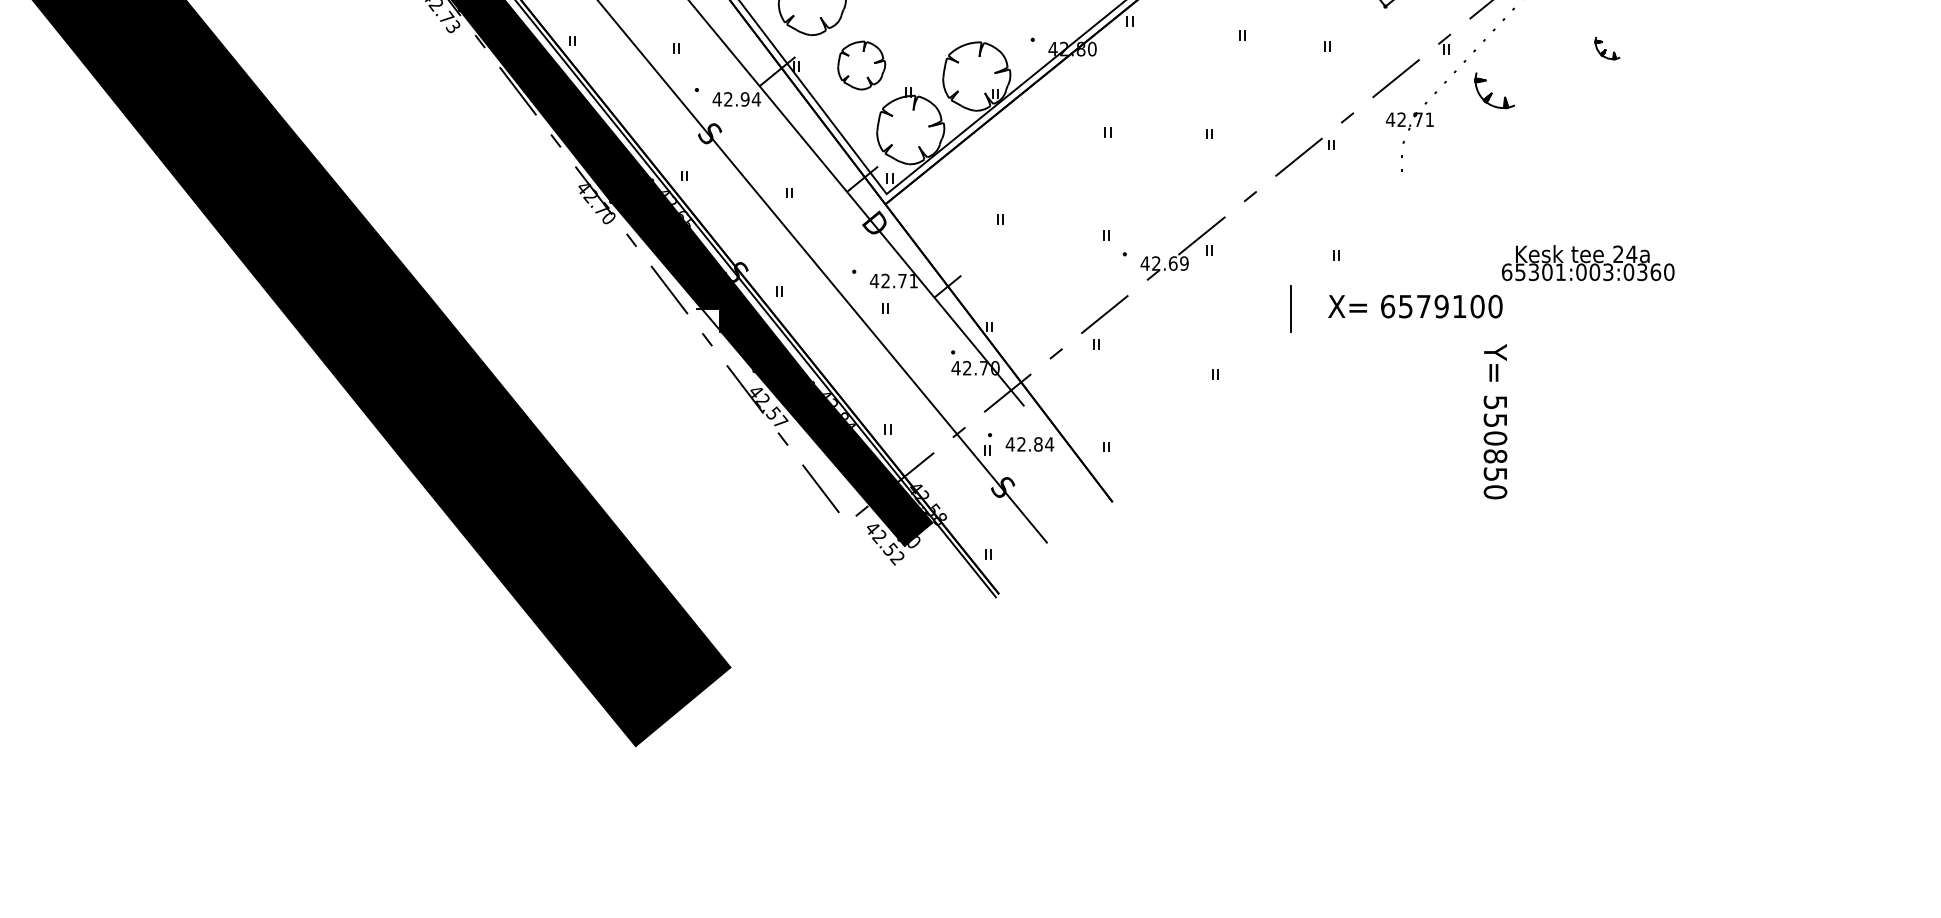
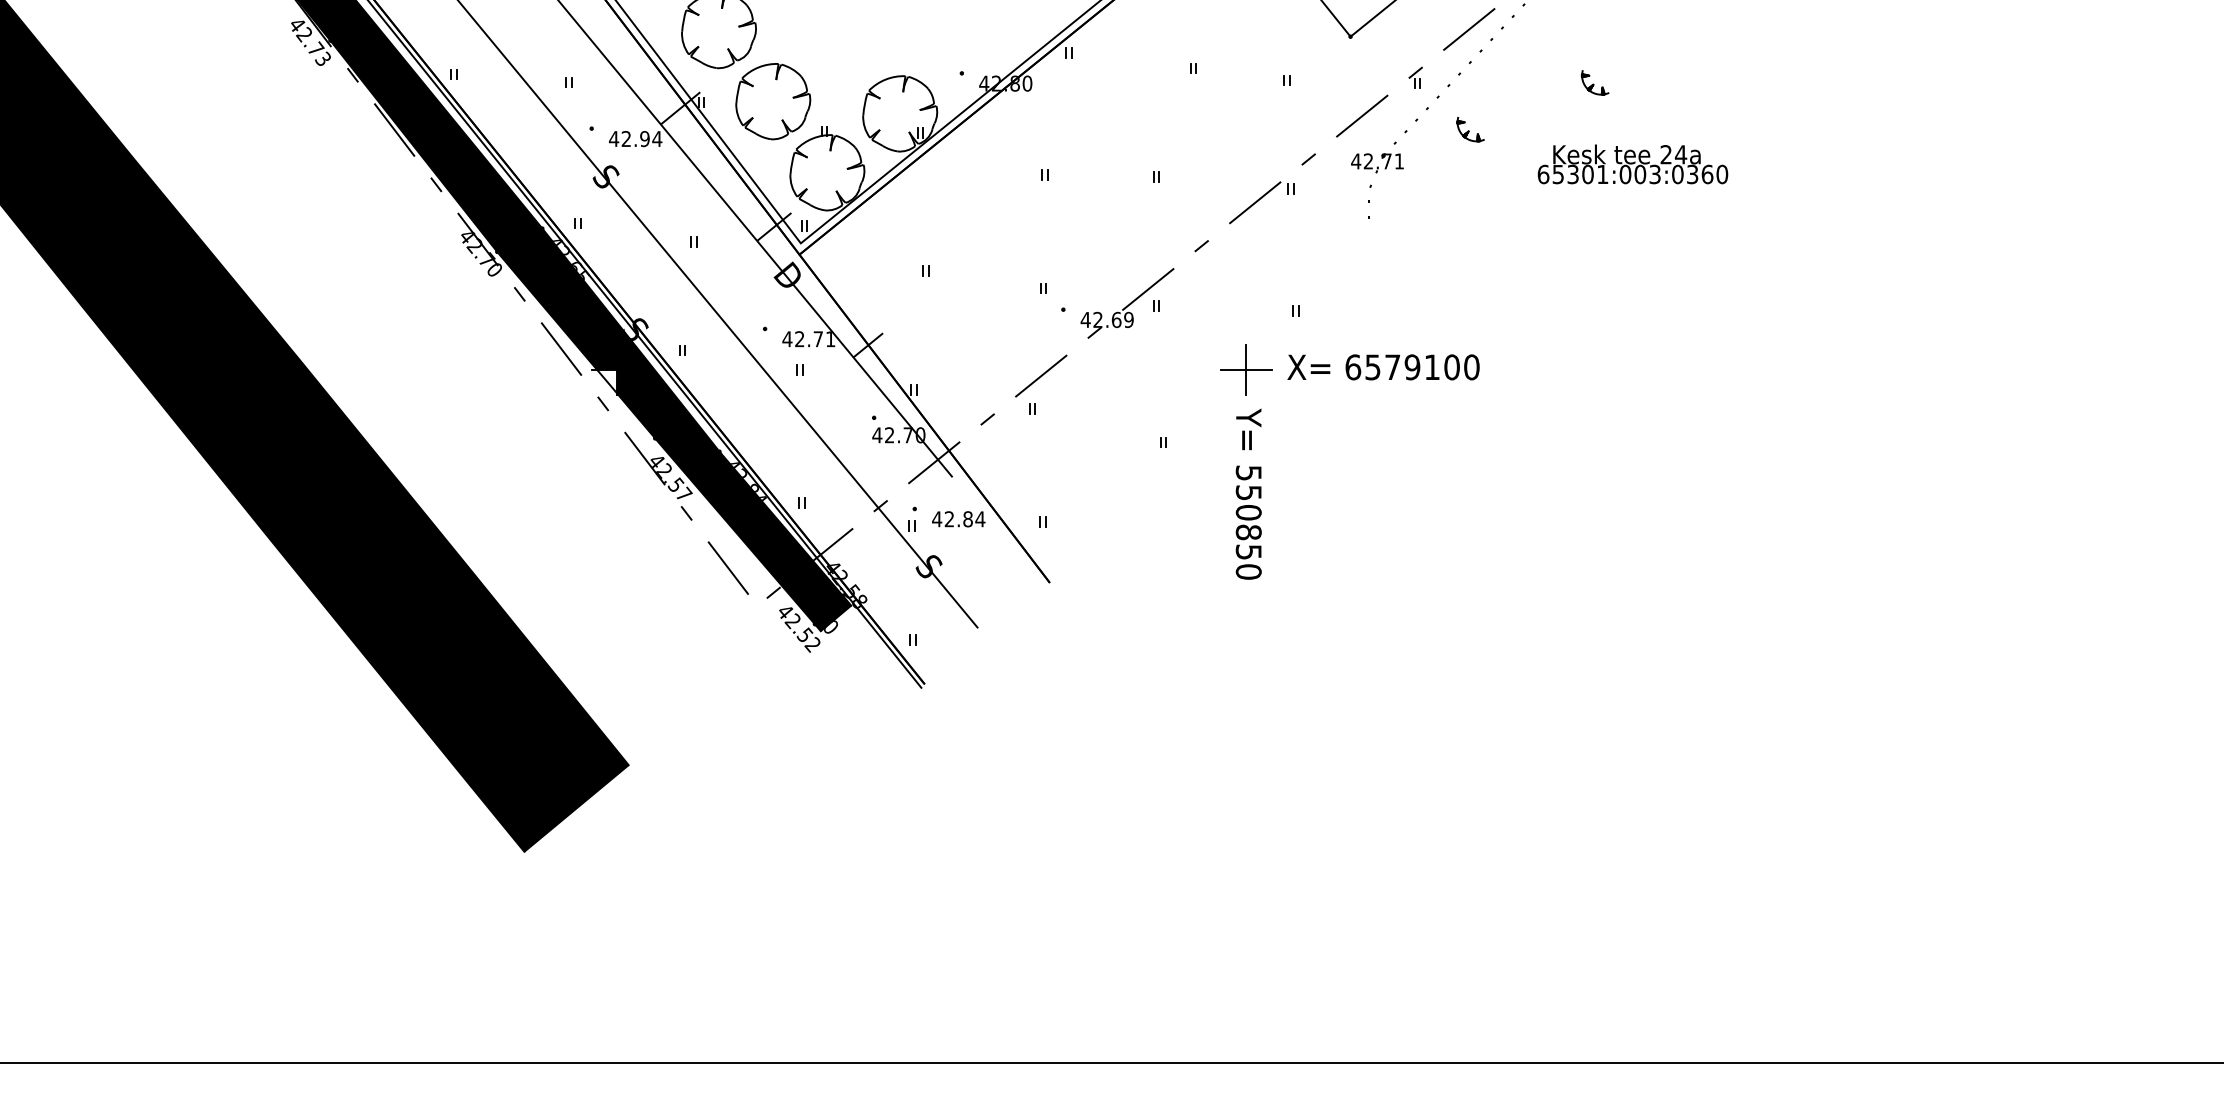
part: (861, 65) -> (773, 101), size x1.43
part: (1494, 90) -> (1470, 129), size x0.62
text: (1587, 263) -> (1632, 164), moved
line: (1291, 308) -> (1246, 369), added
text: (1495, 421) -> (1248, 493), moved

